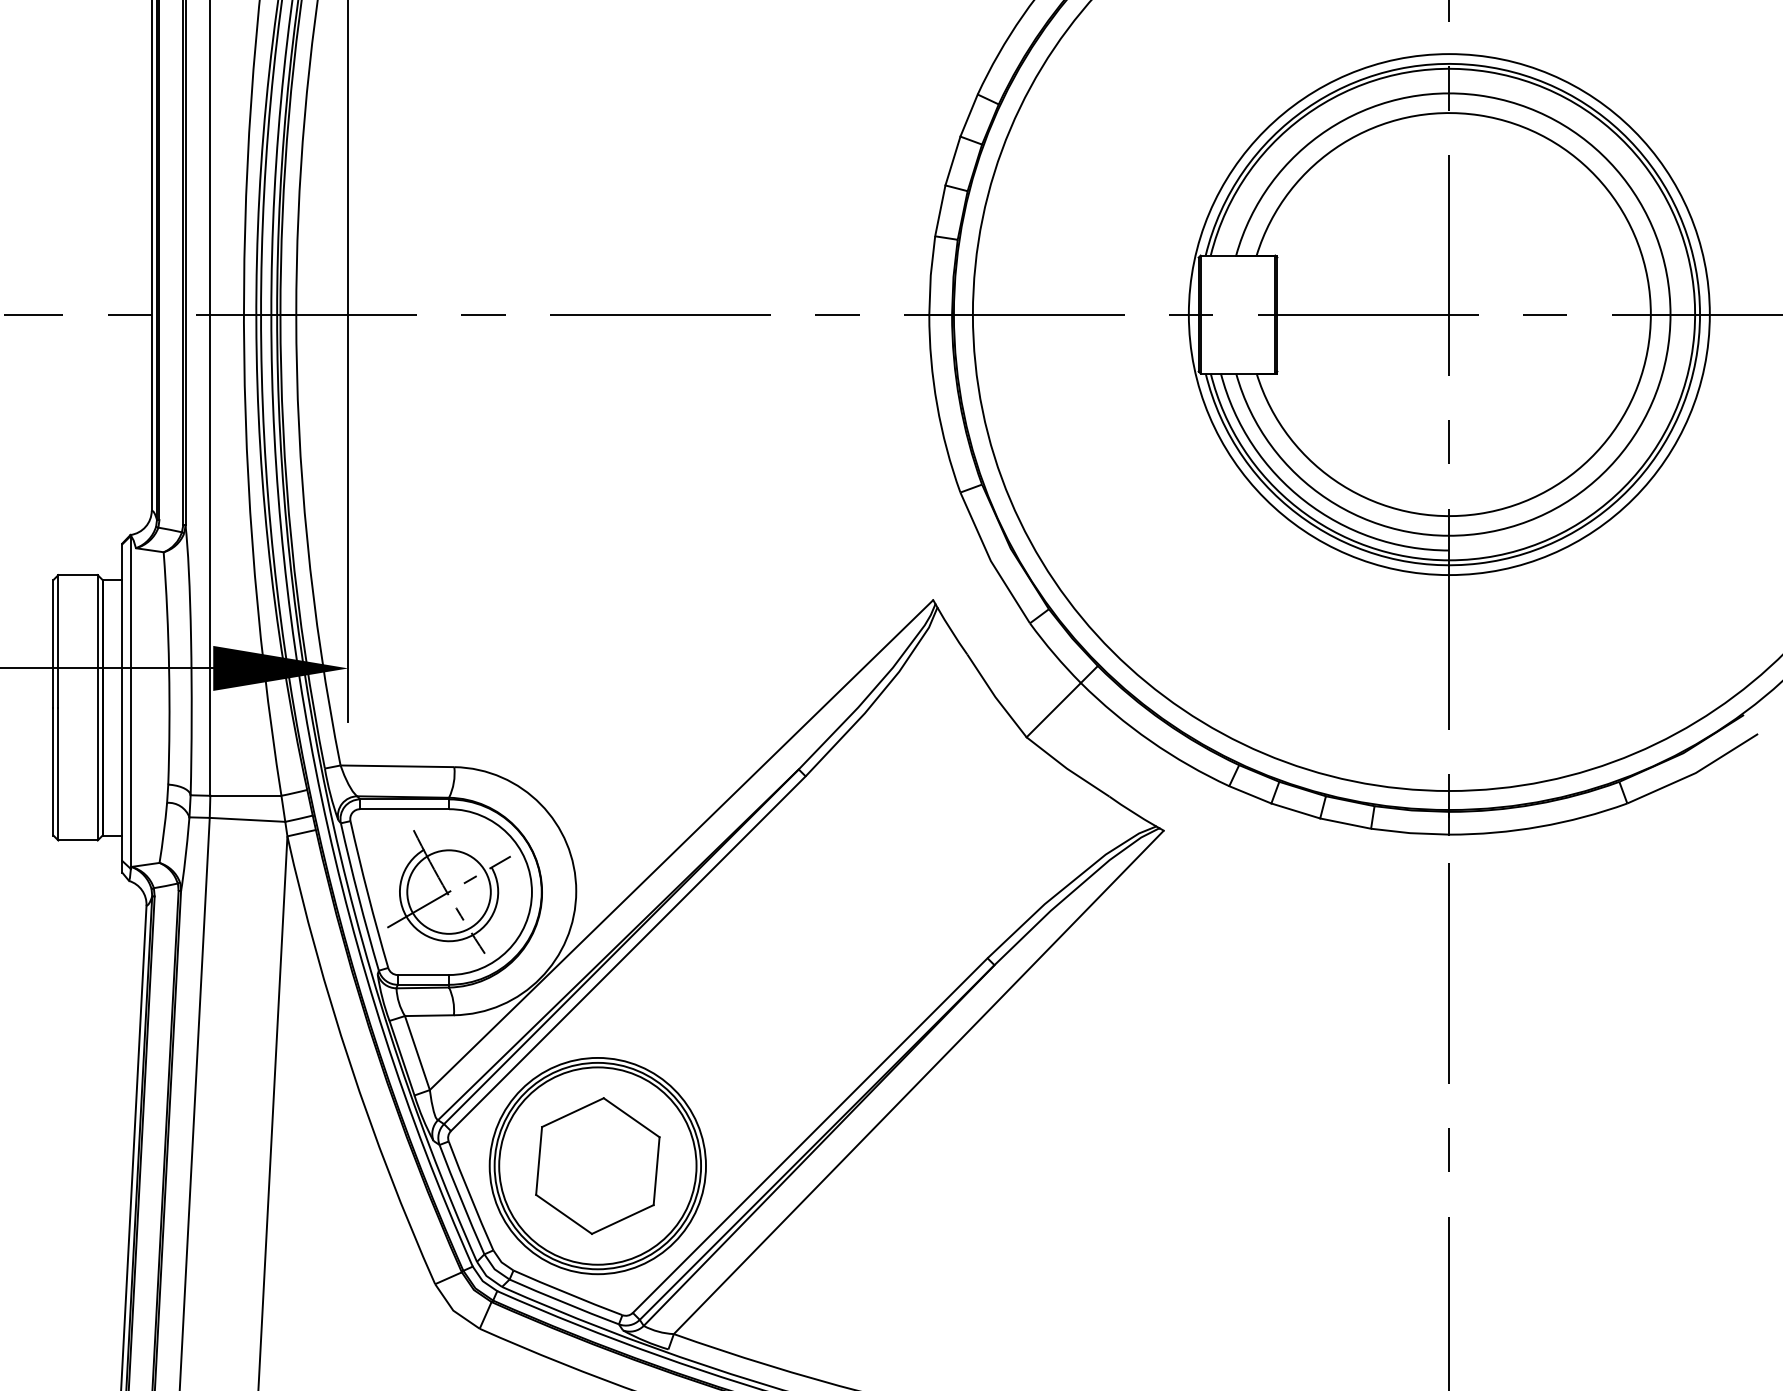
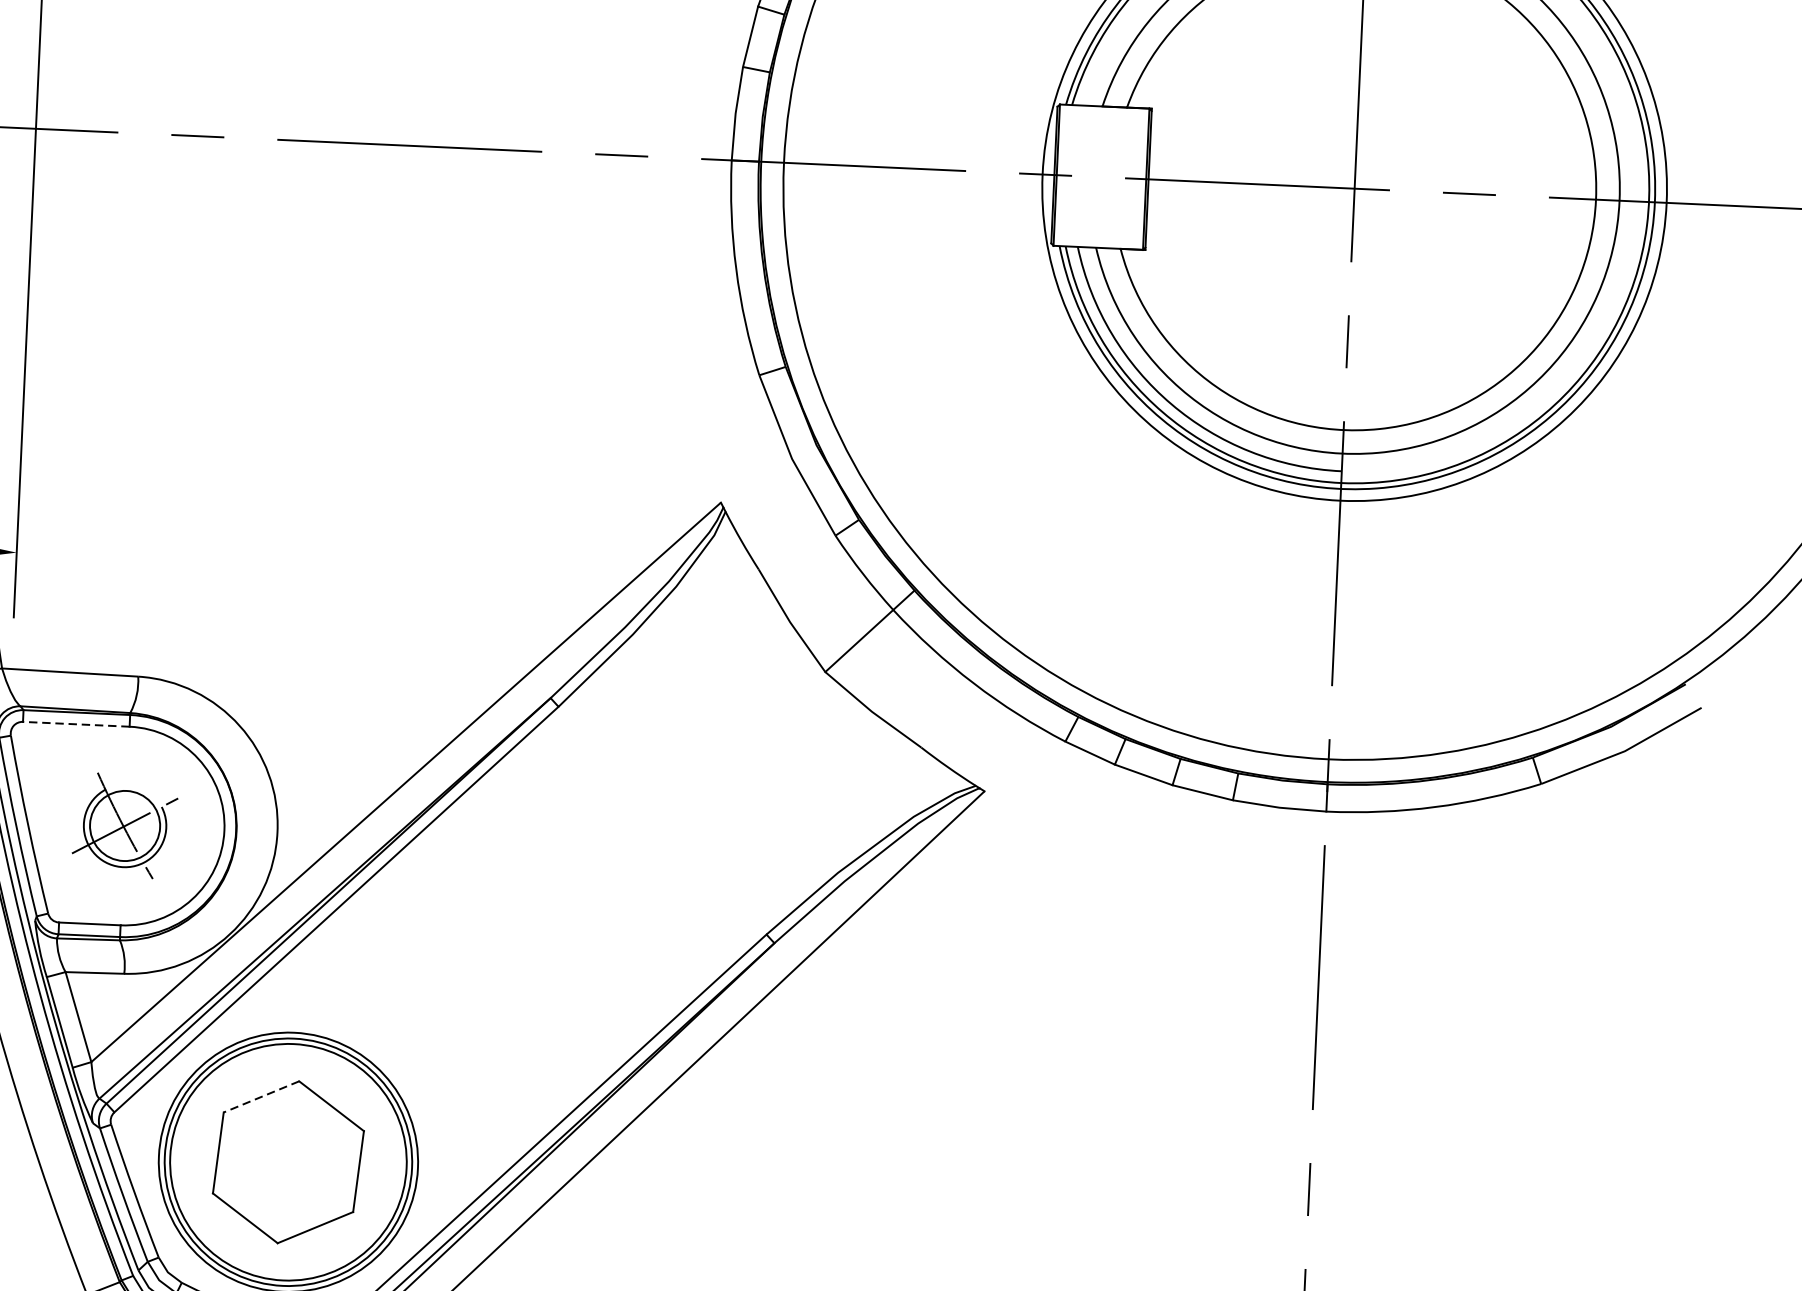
line: (404, 809) -> (76, 724), solid -> dashed
part: (448, 891) -> (124, 825), size x0.7
line: (572, 1112) -> (260, 1096), solid -> dashed

